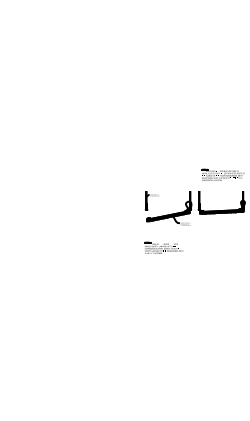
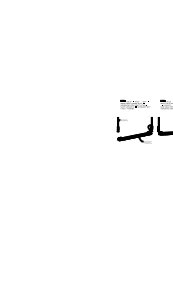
part: (163, 247) -> (134, 104), moved

